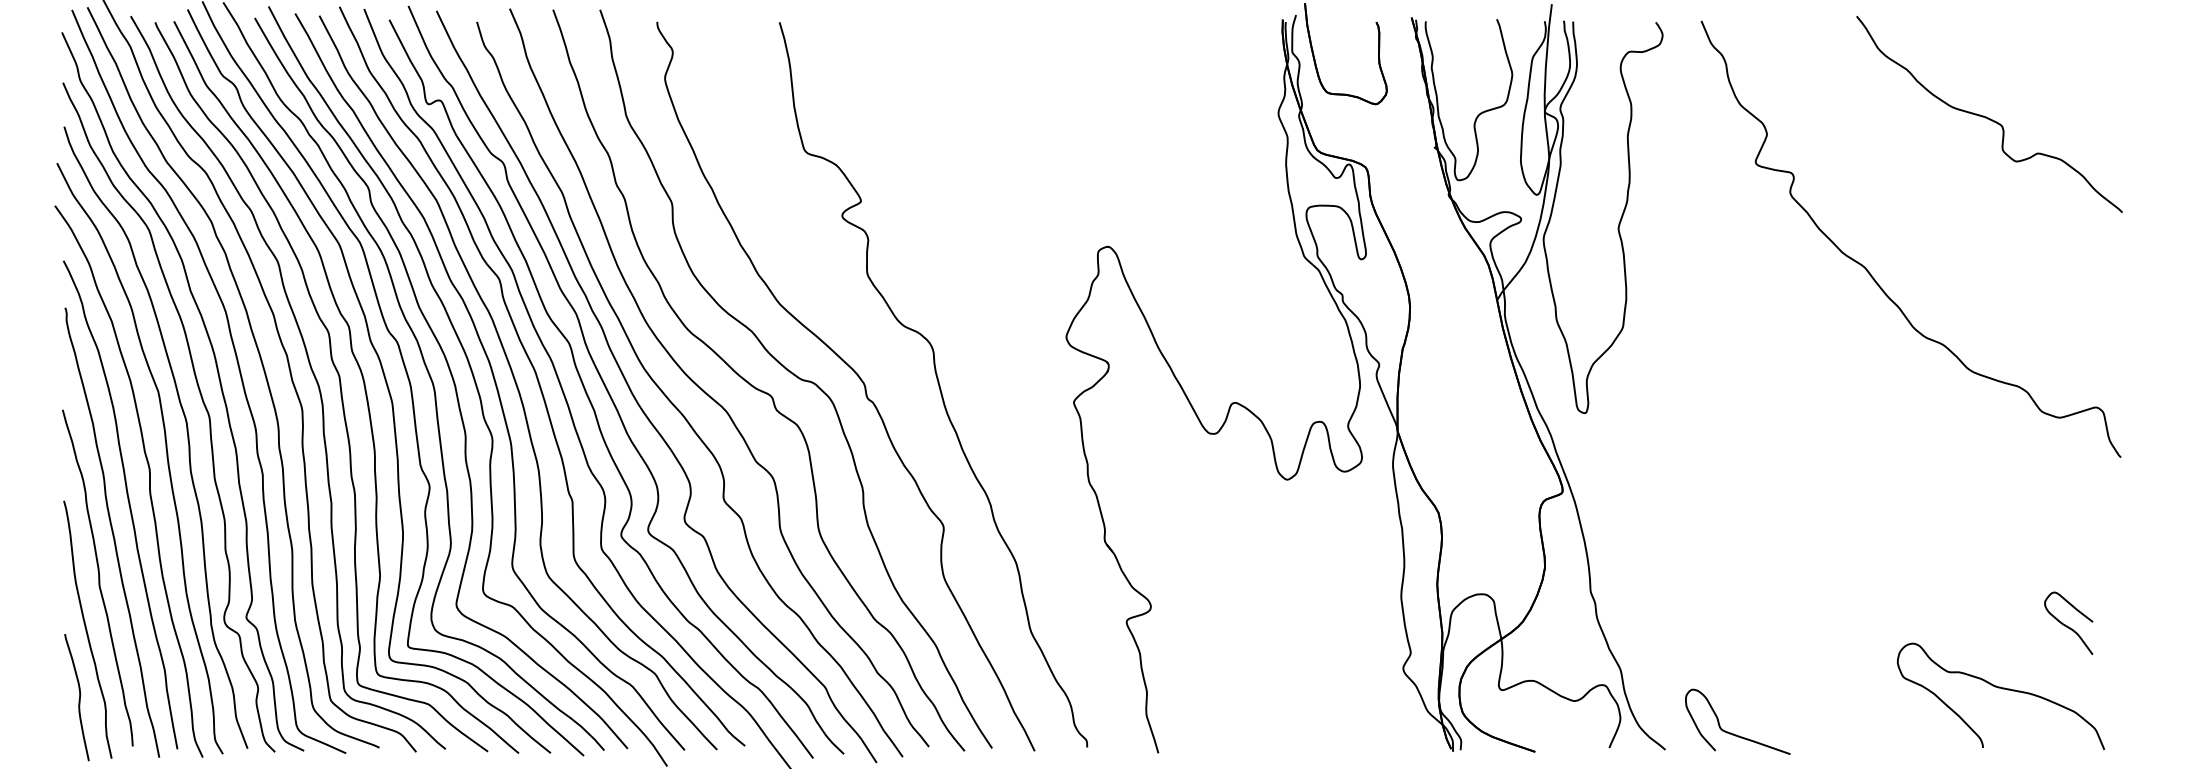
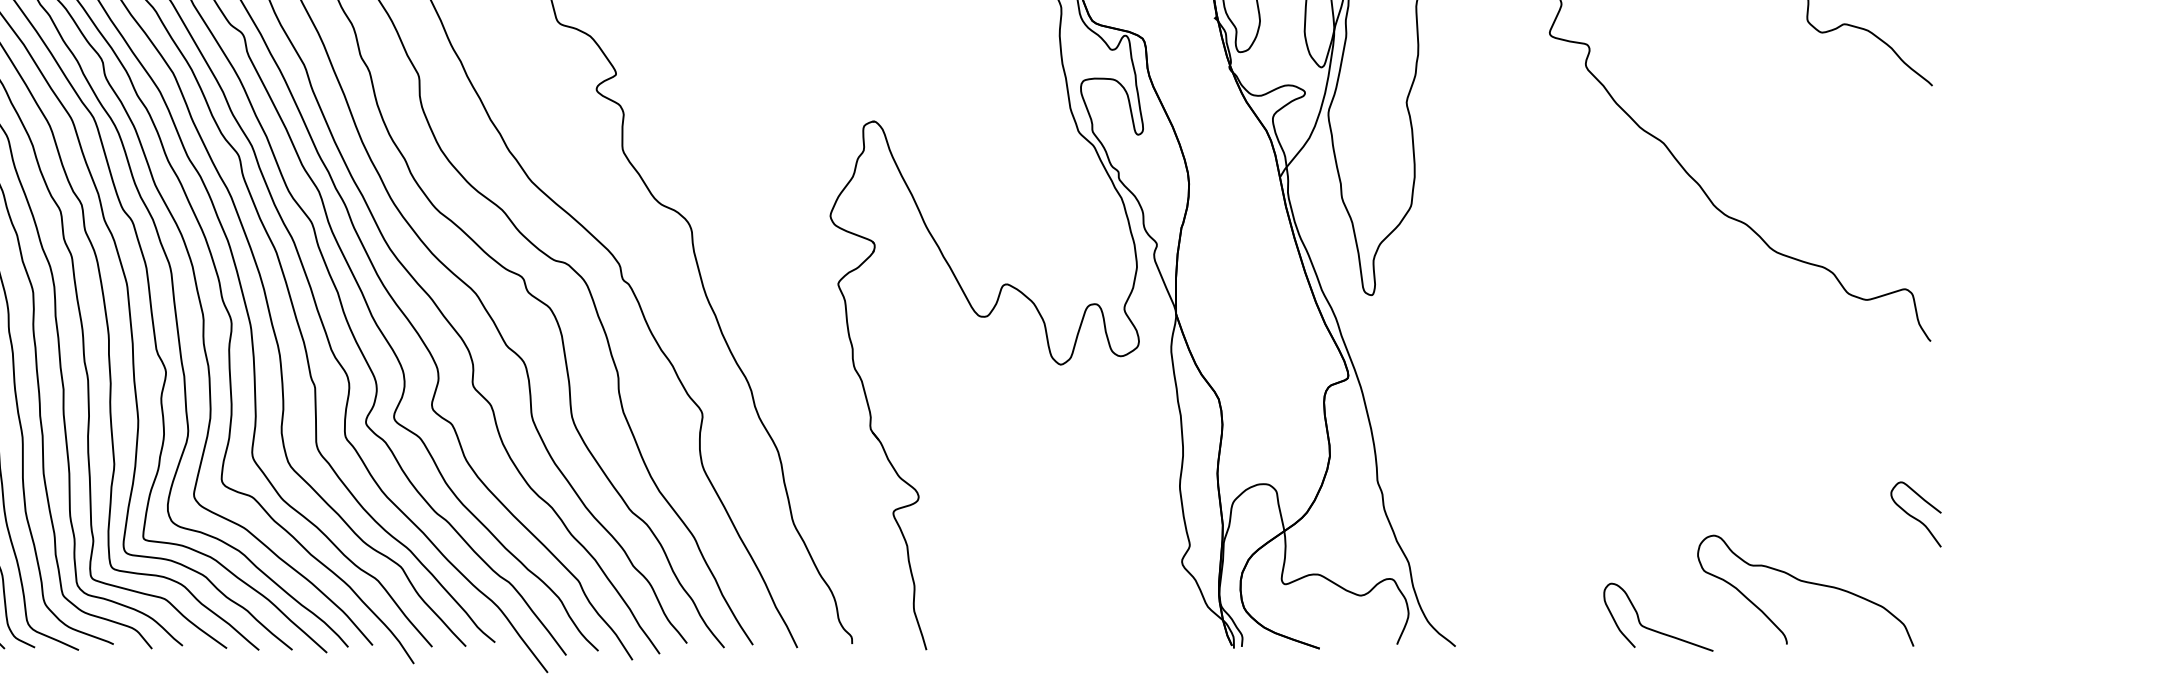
curve: (2067, 625) -> (1914, 516), moved
curve: (1733, 733) -> (1653, 629), moved

